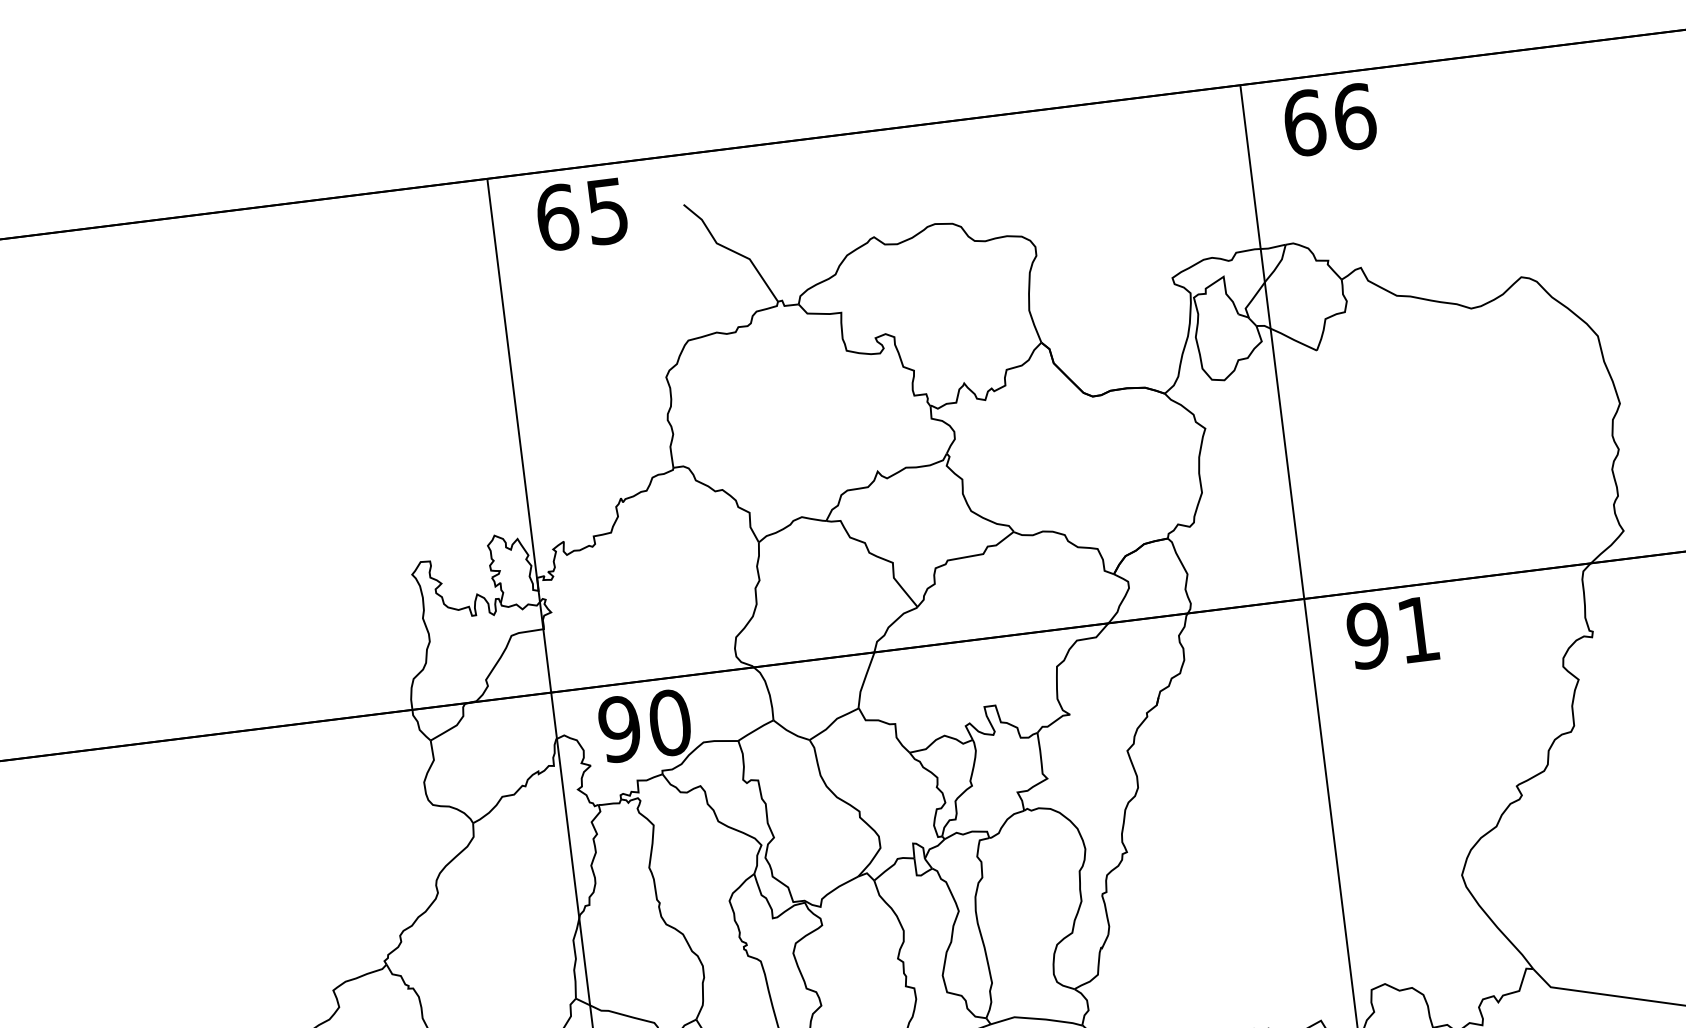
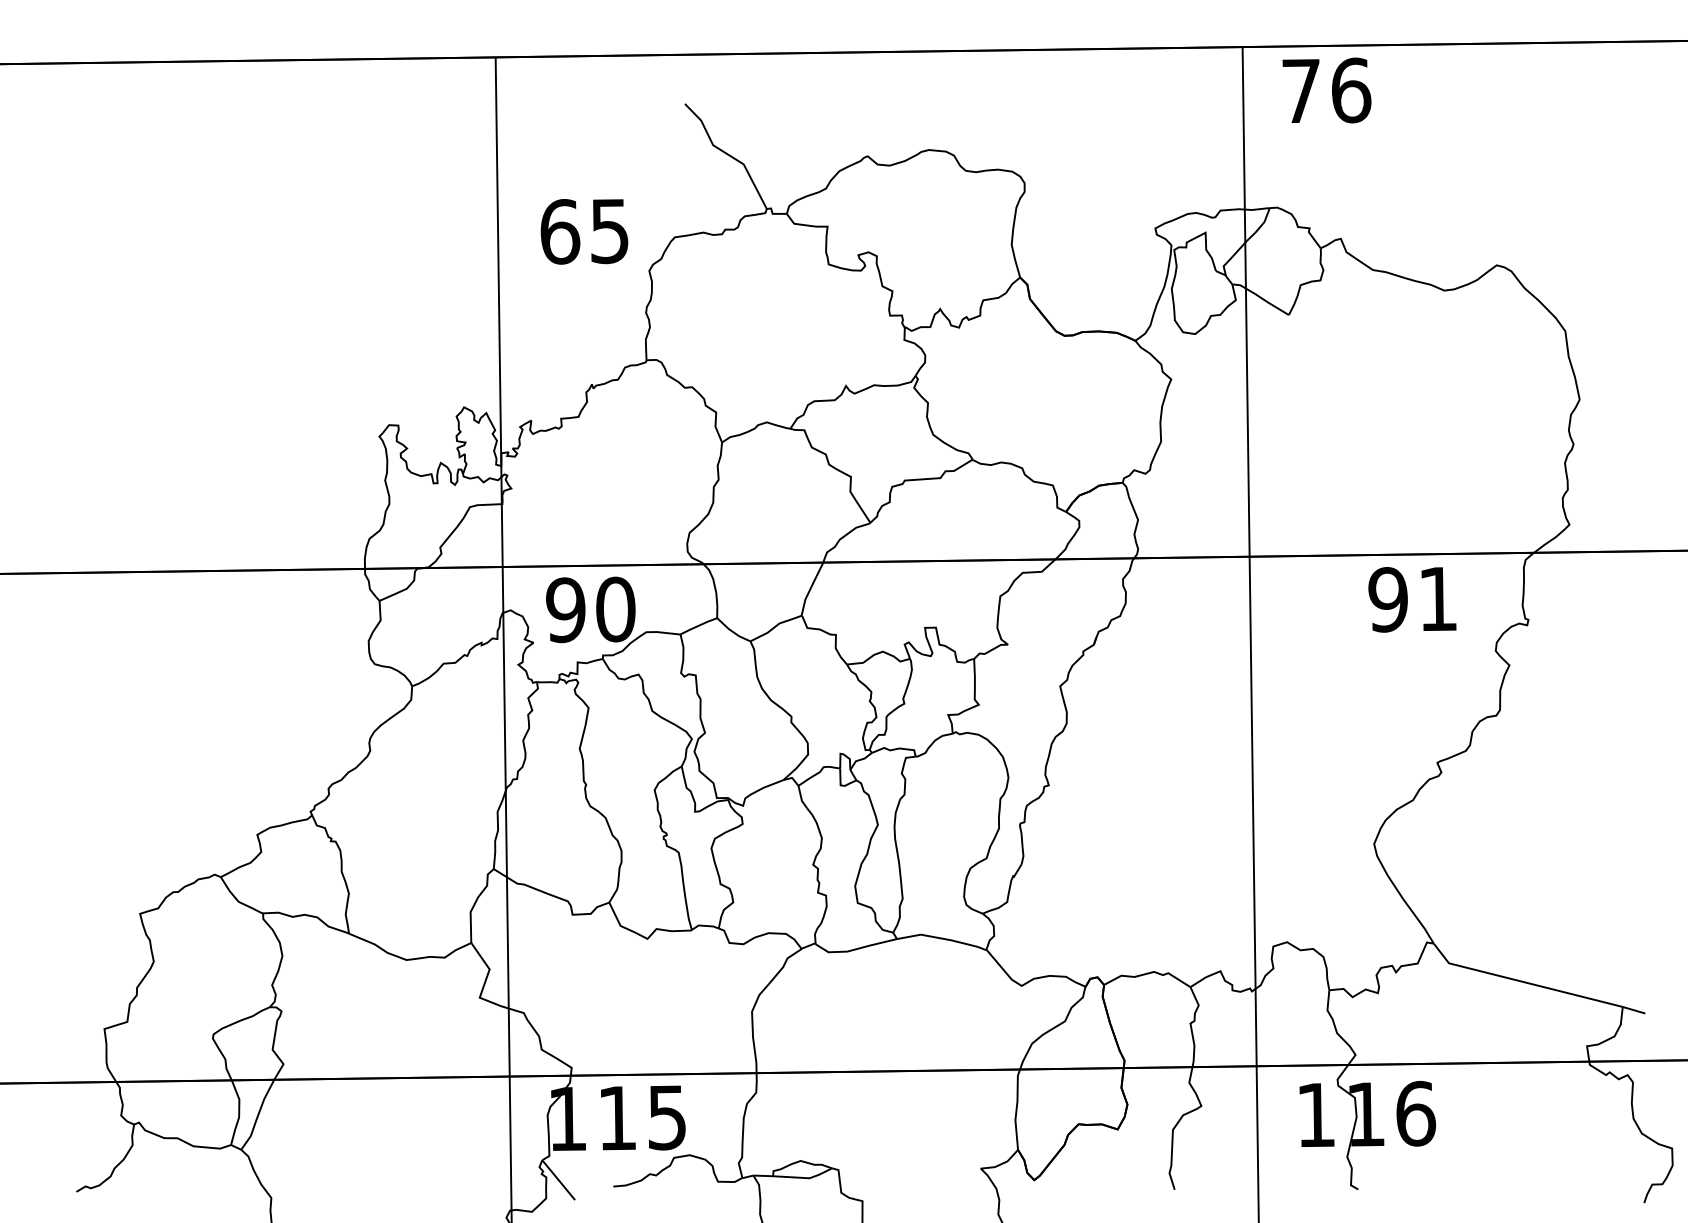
text: (1304, 123) -> (1301, 91), 66 -> 76
text: (582, 214) -> (584, 231), moved
text: (1392, 632) -> (1412, 599), moved

